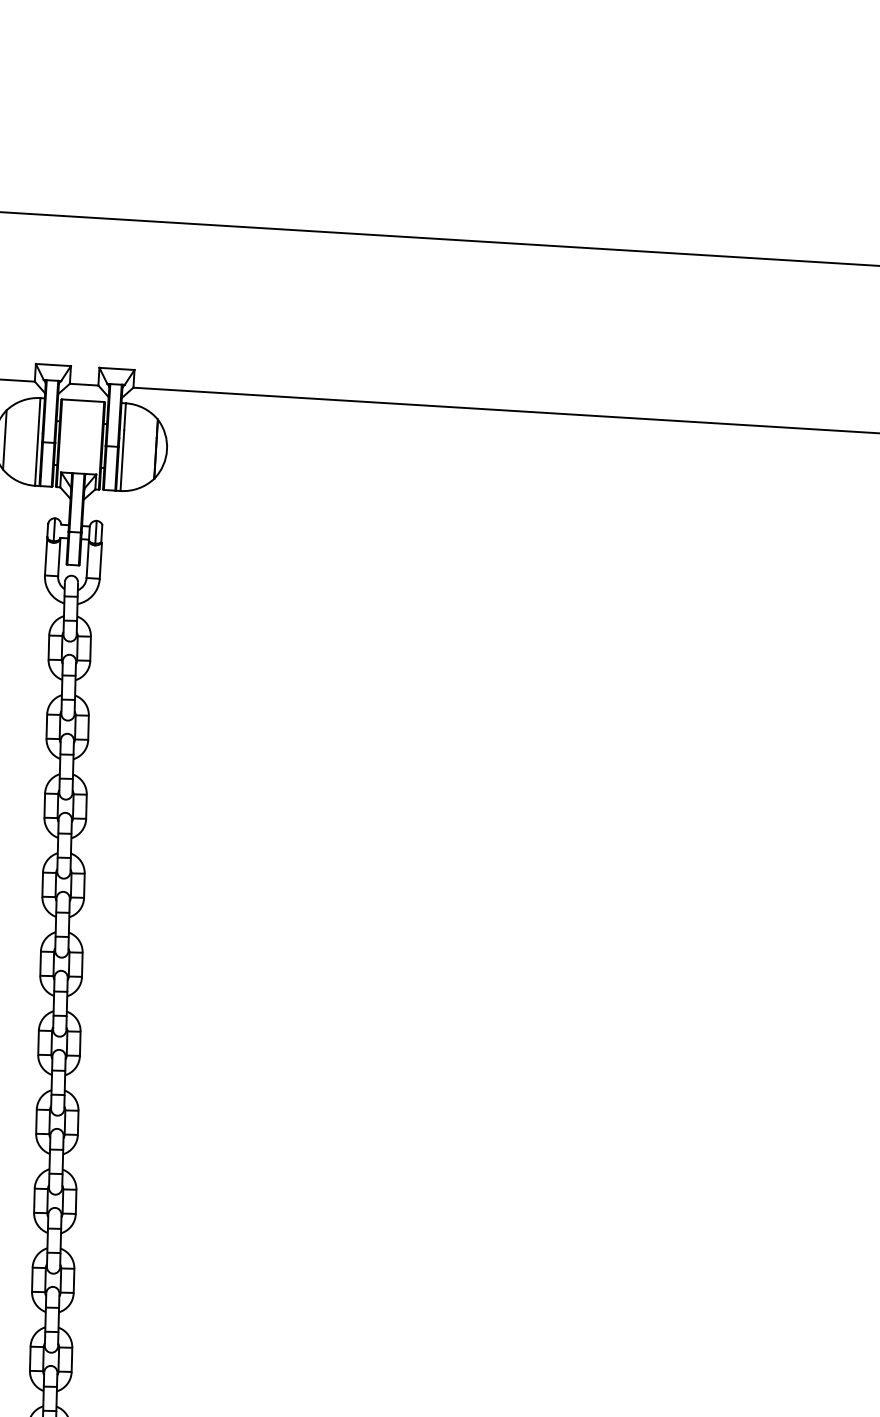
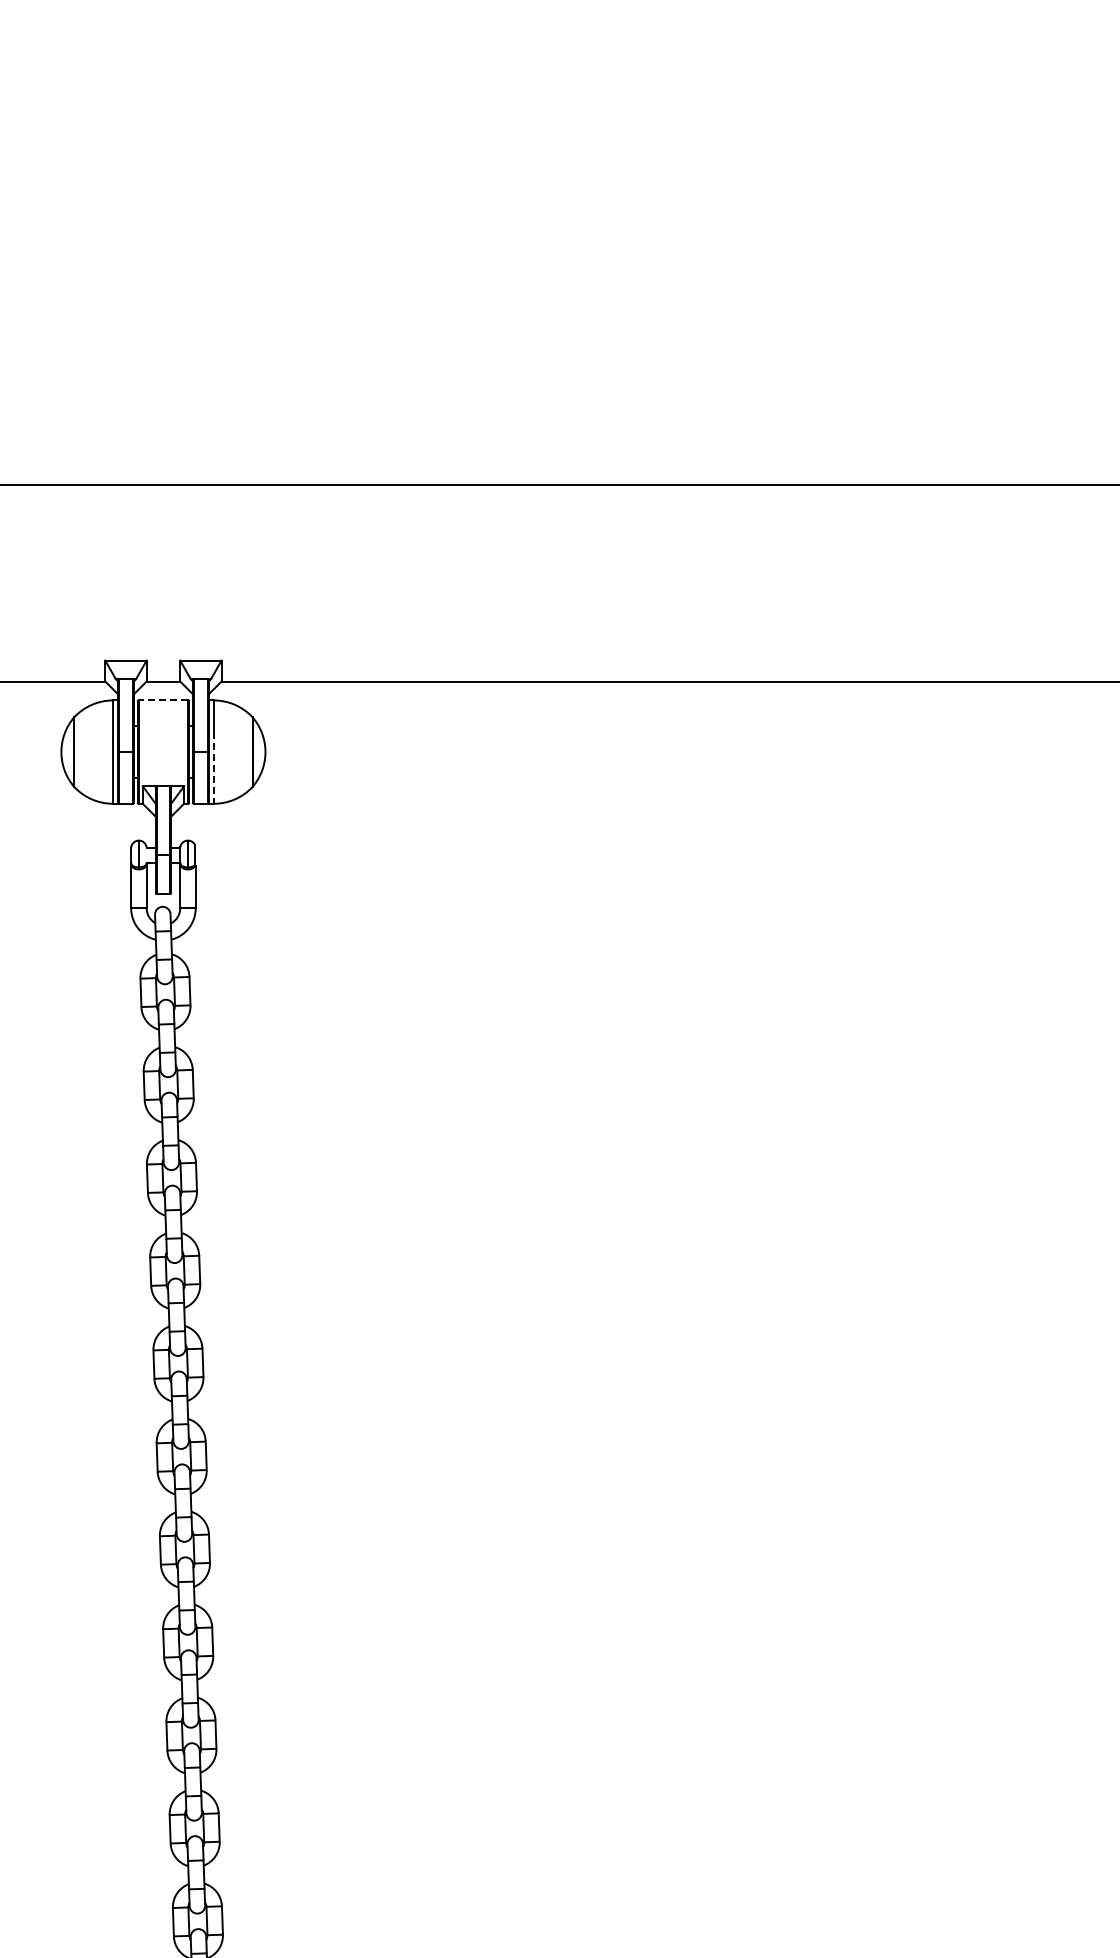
line: (83, 400) -> (163, 700), solid -> dashed
line: (122, 461) -> (213, 768), solid -> dashed

